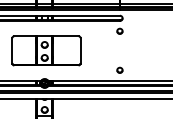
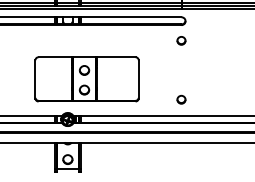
part: (46, 50) -> (87, 78), moved

